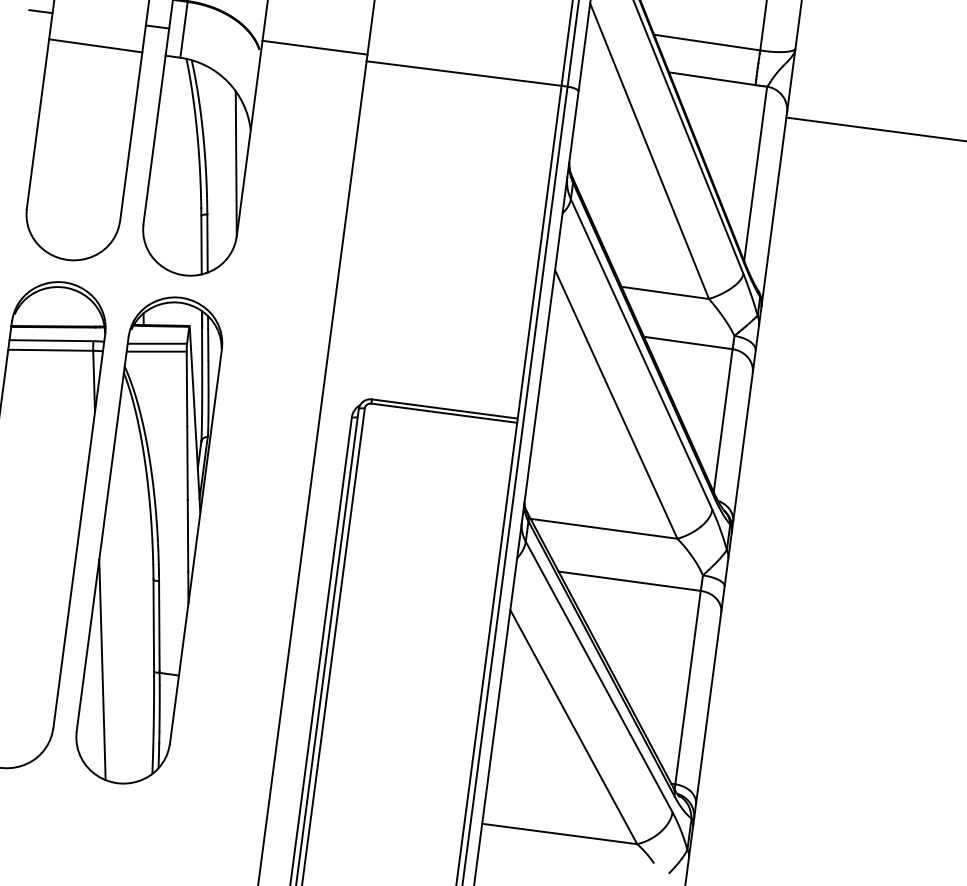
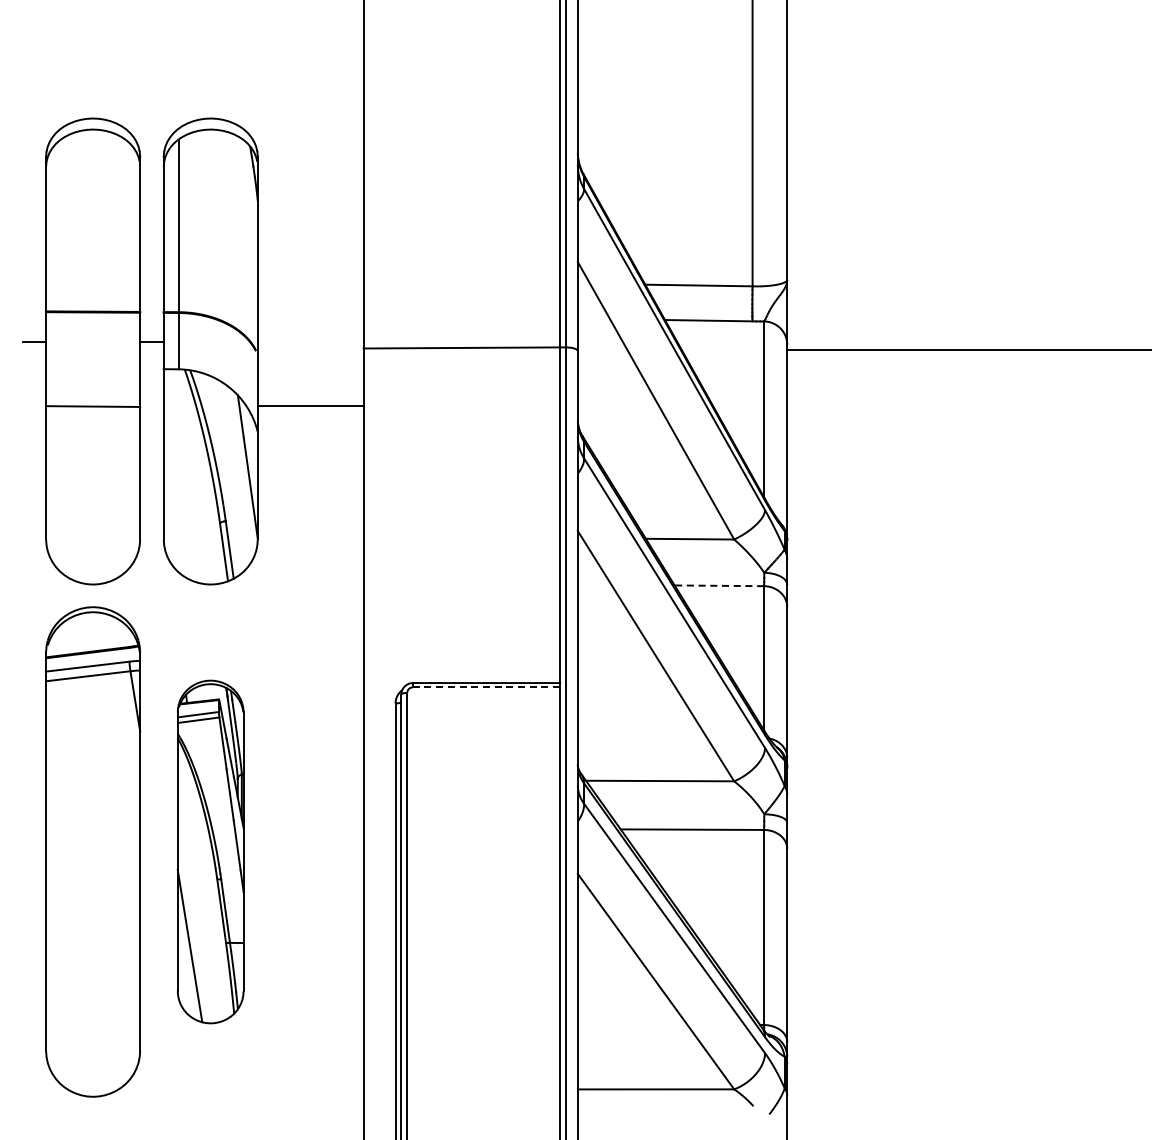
line: (96, 45) -> (93, 406), moved
line: (314, 47) -> (310, 405), moved
line: (688, 342) -> (719, 585), solid -> dashed
line: (444, 413) -> (486, 687), solid -> dashed
part: (149, 539) -> (210, 851), size x0.7

